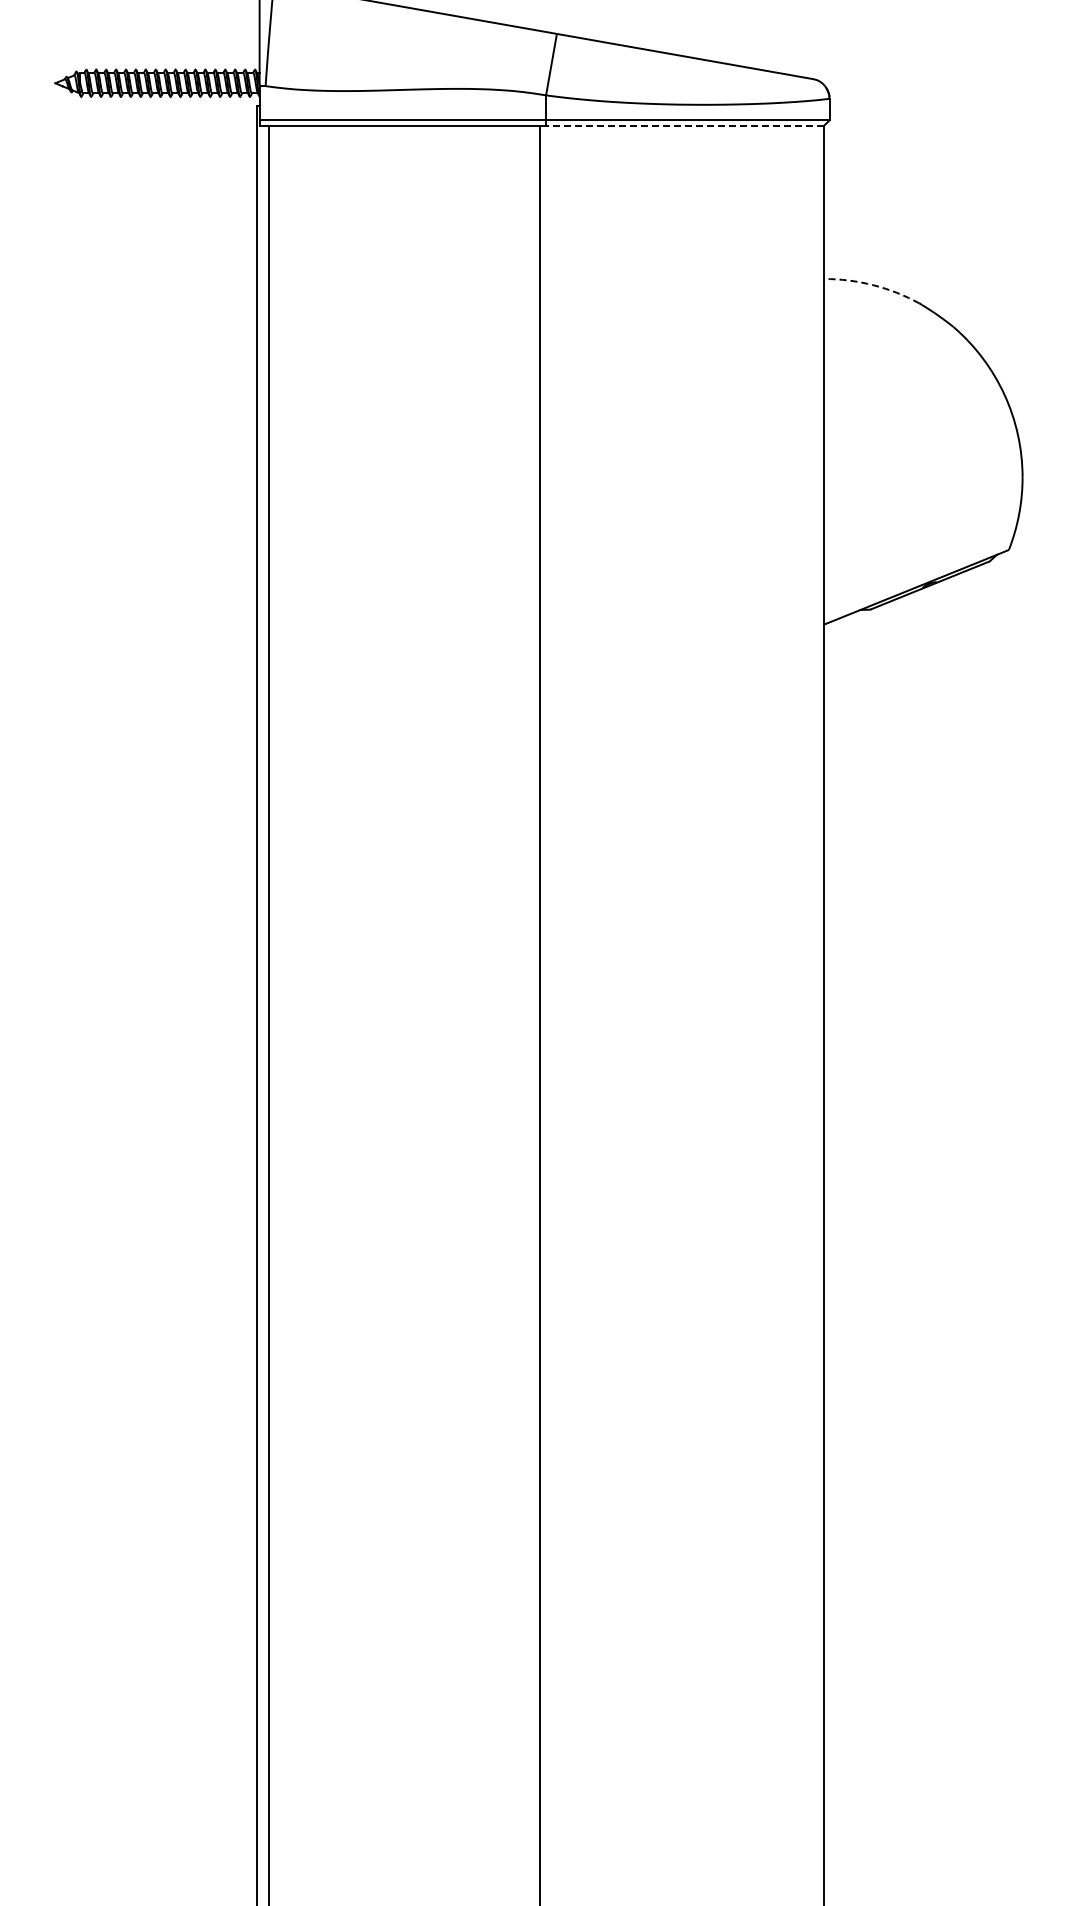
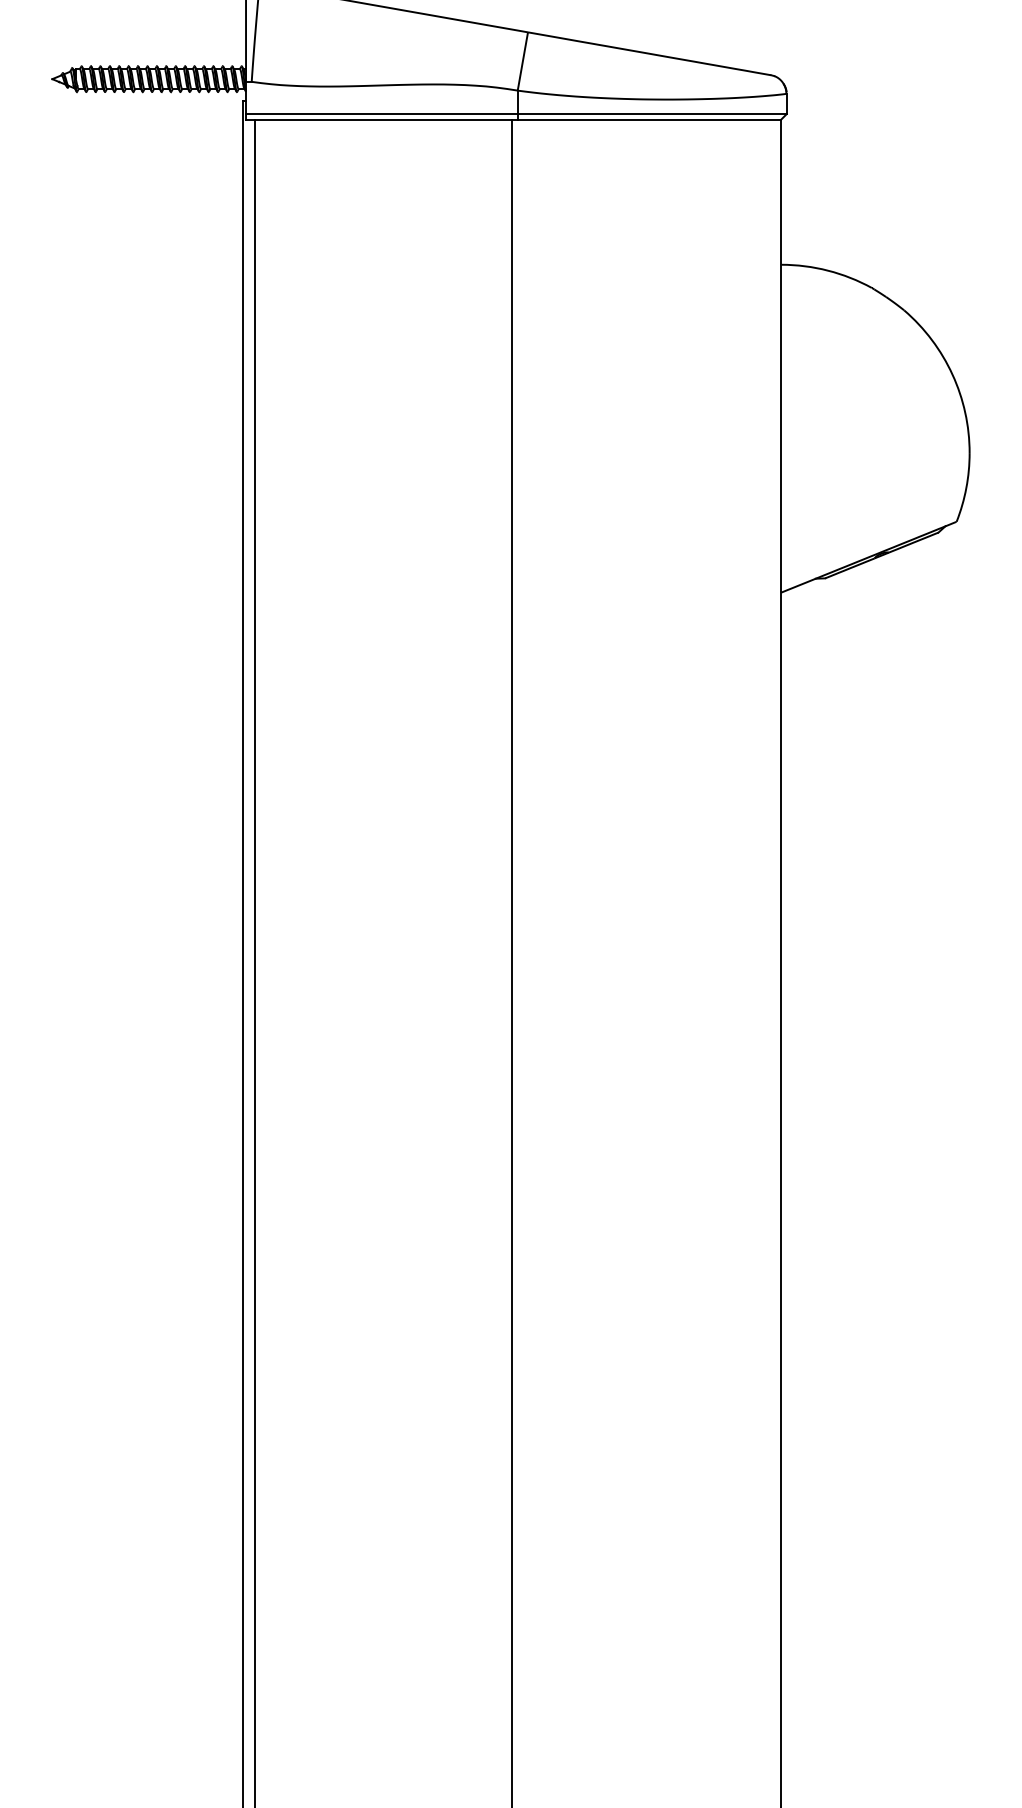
line: (685, 125) -> (649, 119), dashed -> solid
arc: (873, 285) -> (828, 270), dashed -> solid

